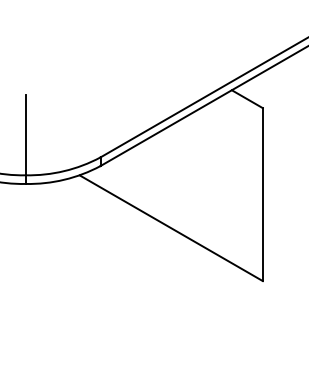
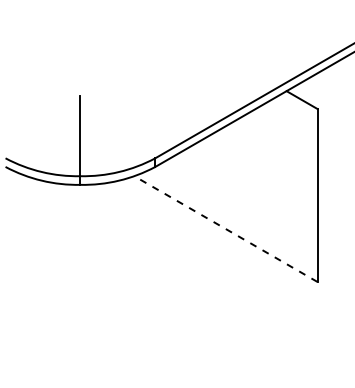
line: (171, 228) -> (226, 229), solid -> dashed

